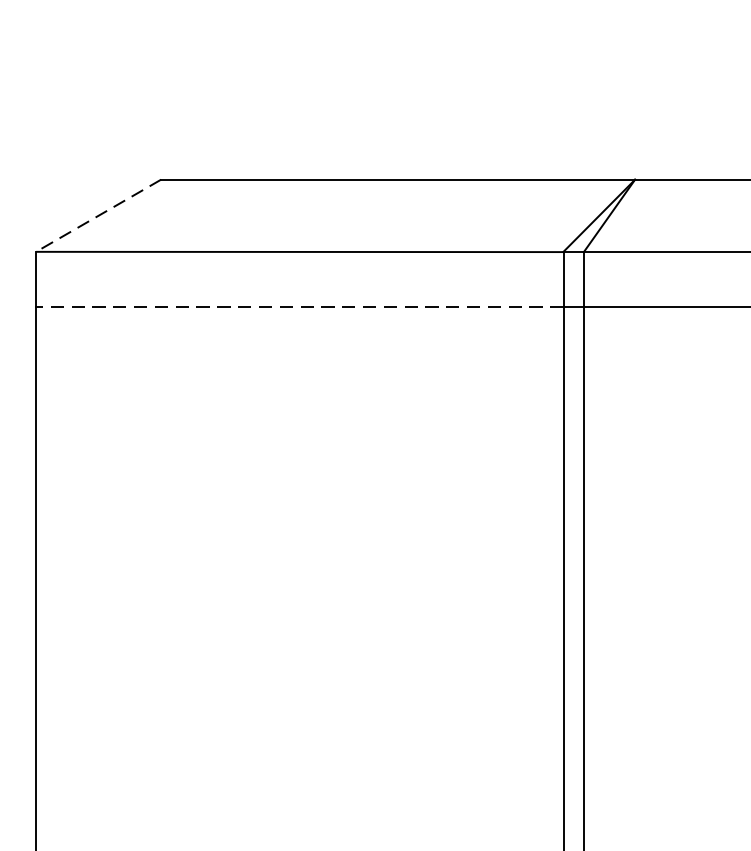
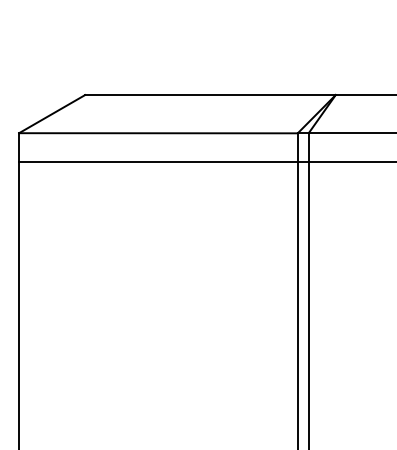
line: (97, 216) -> (51, 114), dashed -> solid
line: (297, 307) -> (157, 162), dashed -> solid

